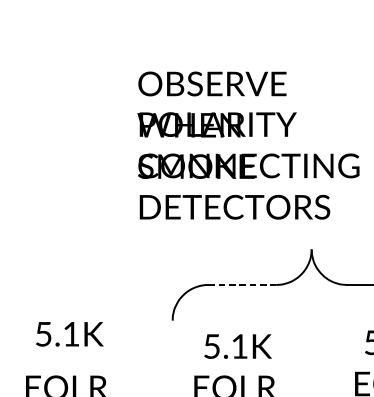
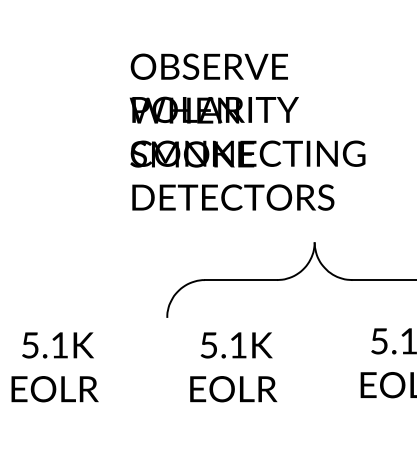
line: (242, 285) -> (241, 280), dashed -> solid
text: (69, 334) -> (57, 345), moved

